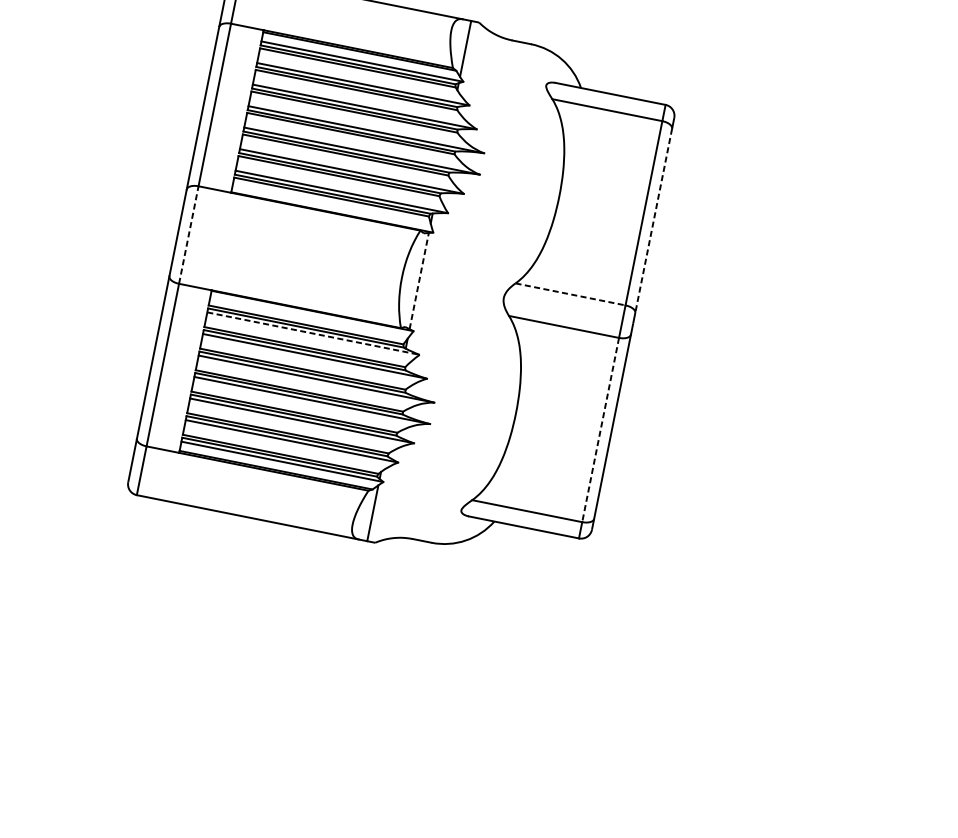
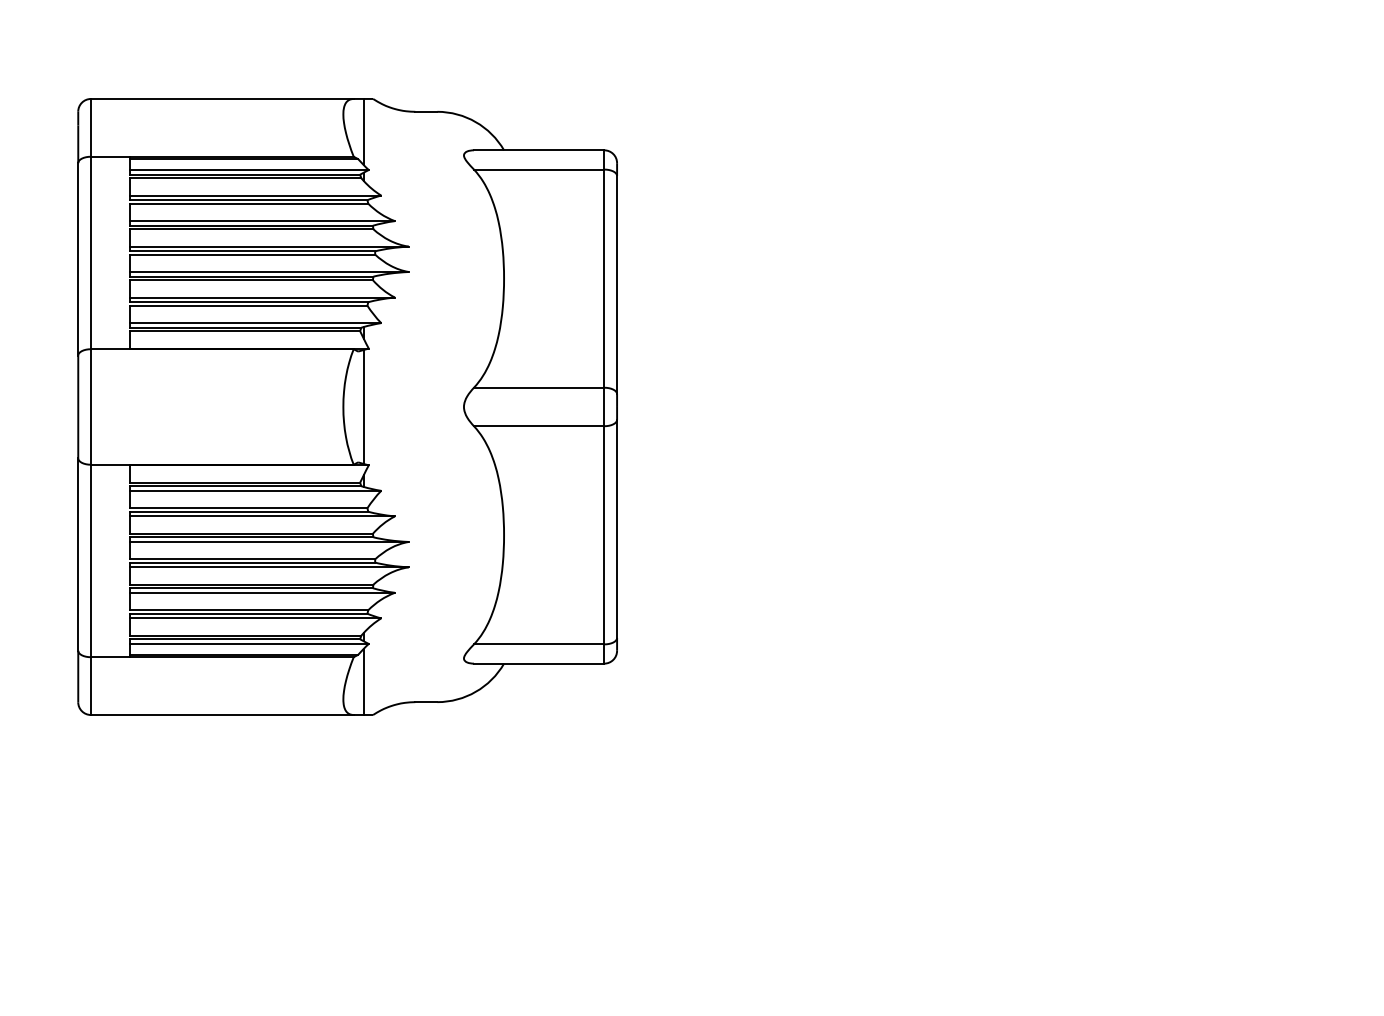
line: (653, 221) -> (617, 285), dashed -> solid
line: (188, 234) -> (90, 406), dashed -> solid
line: (419, 280) -> (363, 406), dashed -> solid
line: (570, 294) -> (539, 387), dashed -> solid
line: (313, 333) -> (255, 490), dashed -> solid
line: (600, 430) -> (604, 535), dashed -> solid

